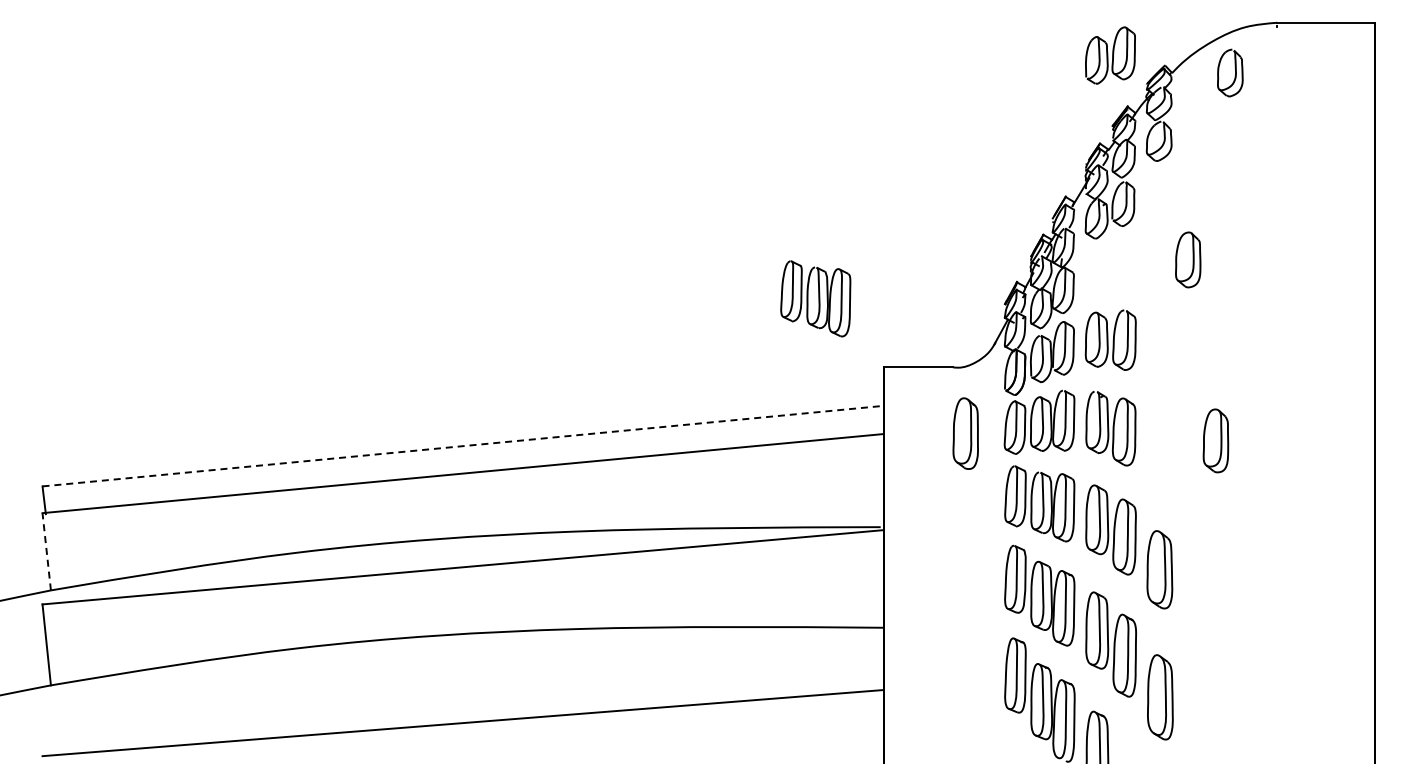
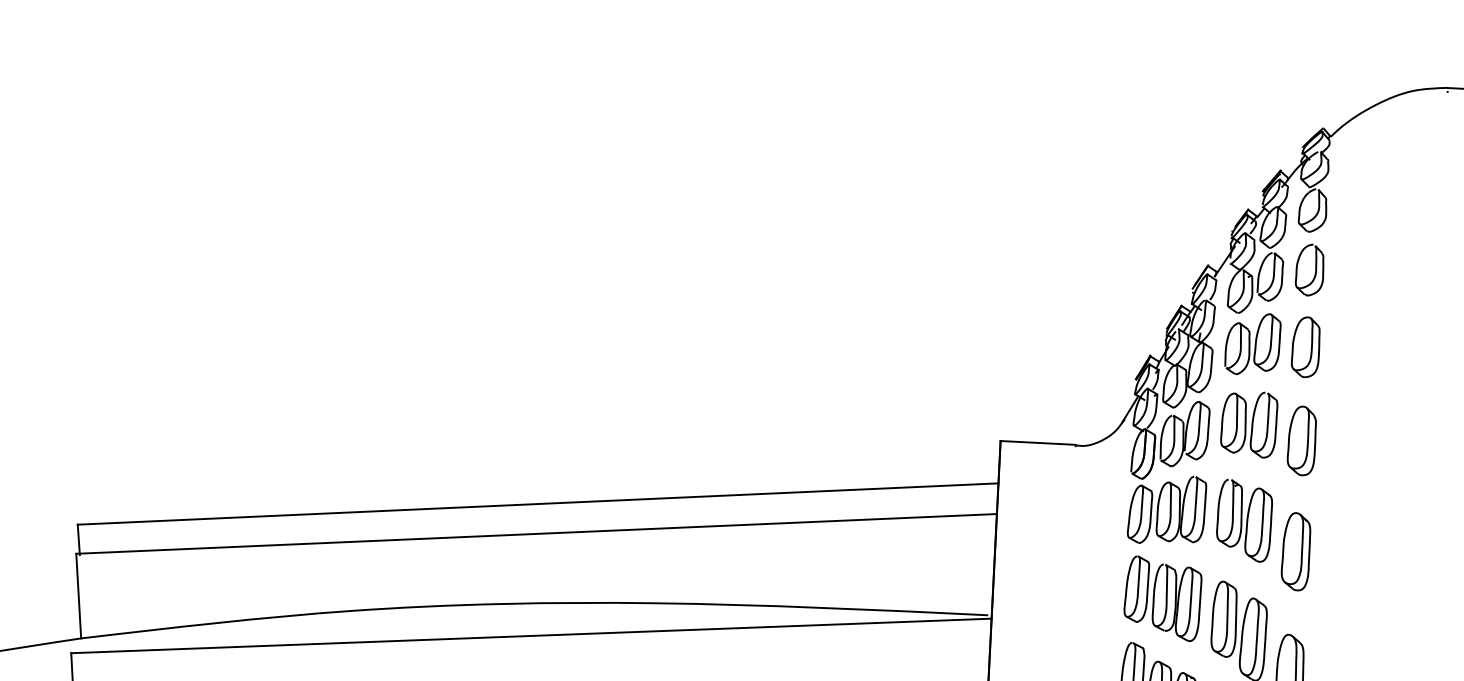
part: (1110, 55) -> (1252, 344), moved
part: (1230, 72) -> (1310, 269), moved
part: (1188, 259) -> (1306, 346), moved
part: (815, 298) -> (929, 362), removed
part: (965, 433) -> (1295, 551), moved
part: (1215, 440) -> (1301, 440), moved
line: (463, 446) -> (538, 504), dashed -> solid
line: (46, 551) -> (78, 595), dashed -> solid

